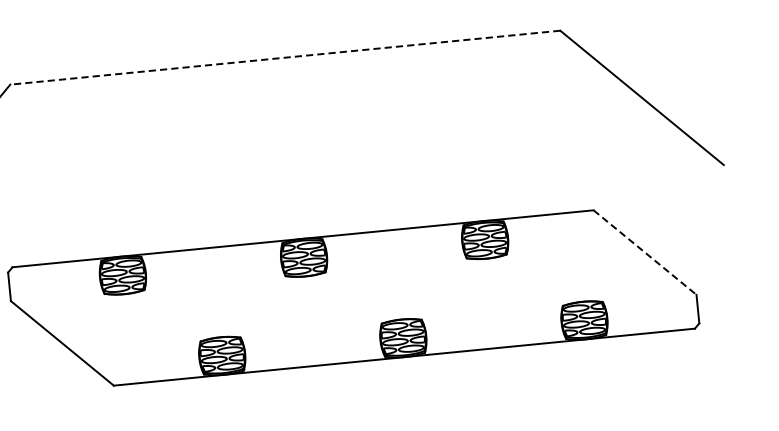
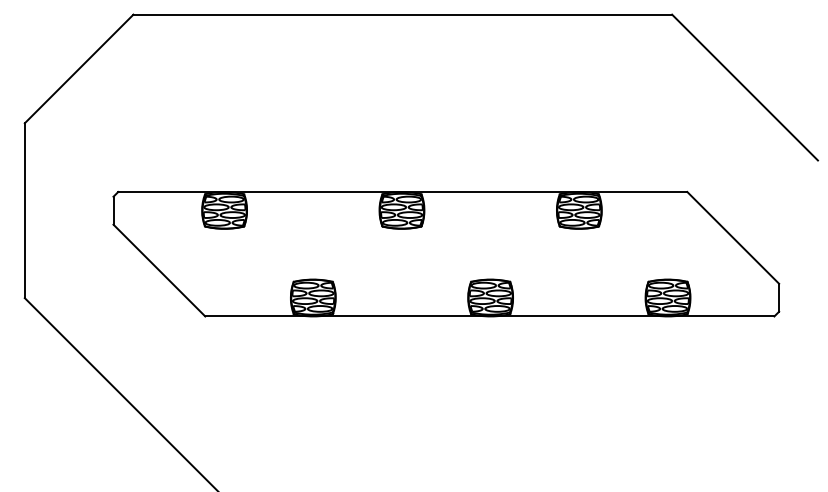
line: (284, 57) -> (402, 14), dashed -> solid
line: (645, 252) -> (733, 237), dashed -> solid

